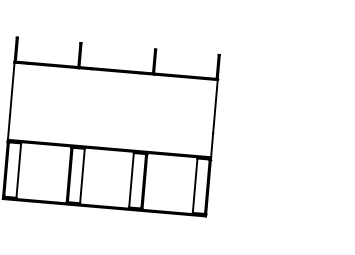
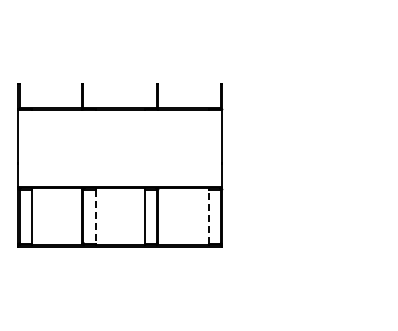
line: (82, 176) -> (95, 217), solid -> dashed
line: (194, 185) -> (208, 216), solid -> dashed

